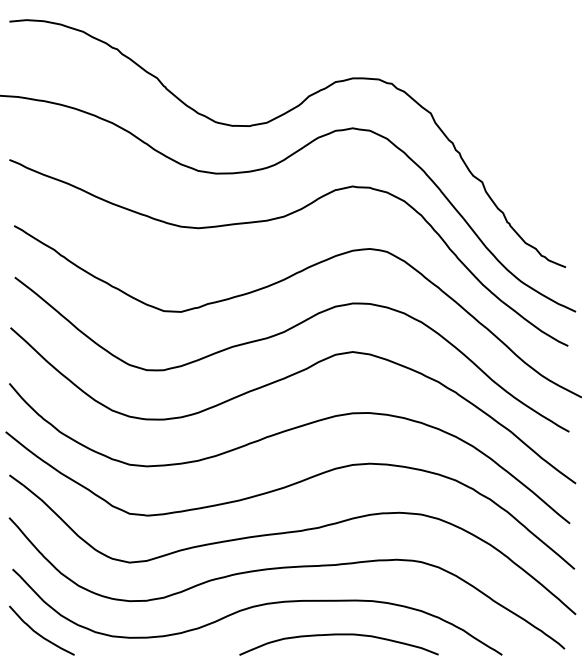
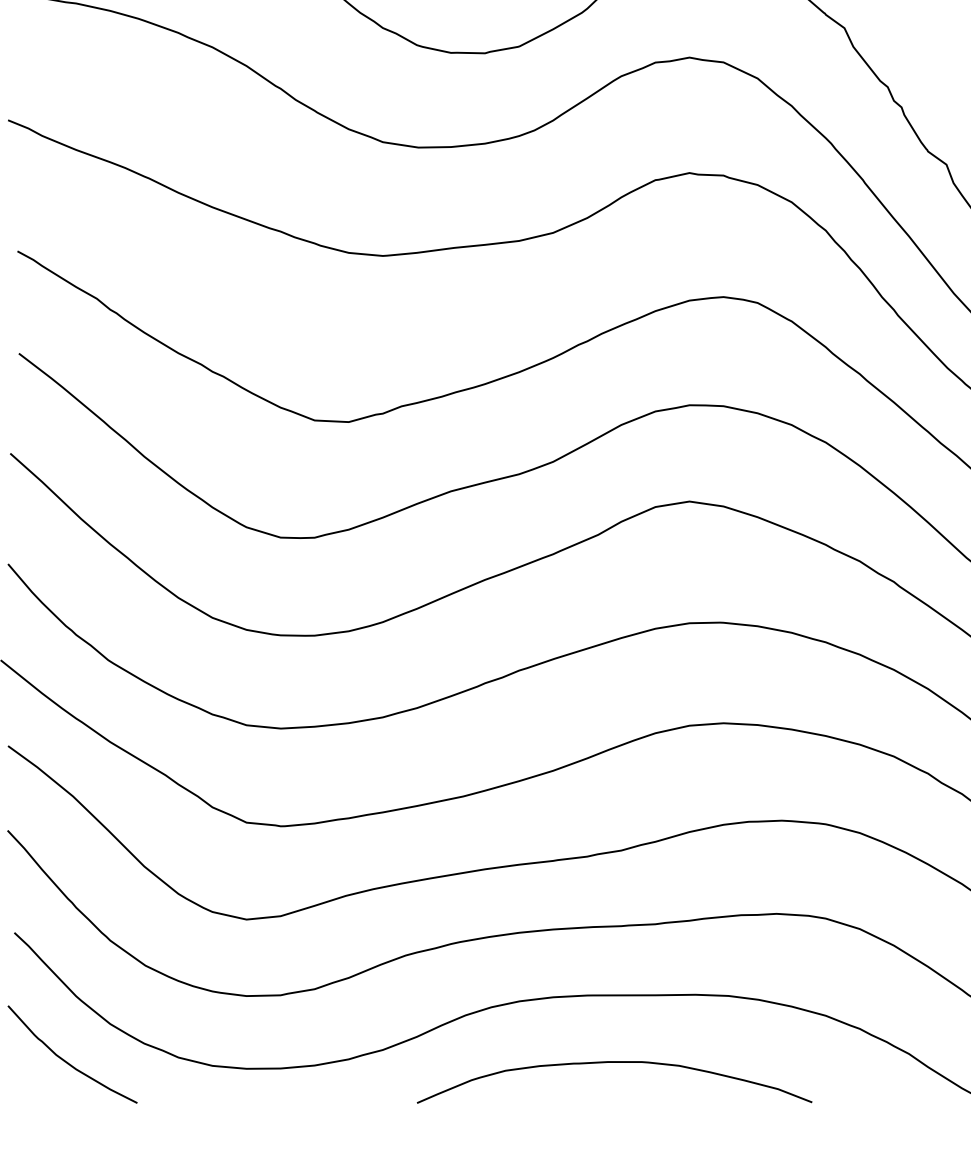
curve: (338, 635) -> (613, 1064), moved

